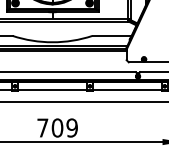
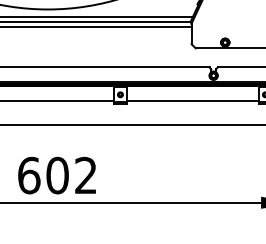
text: (57, 127) -> (57, 174), 709 -> 602

